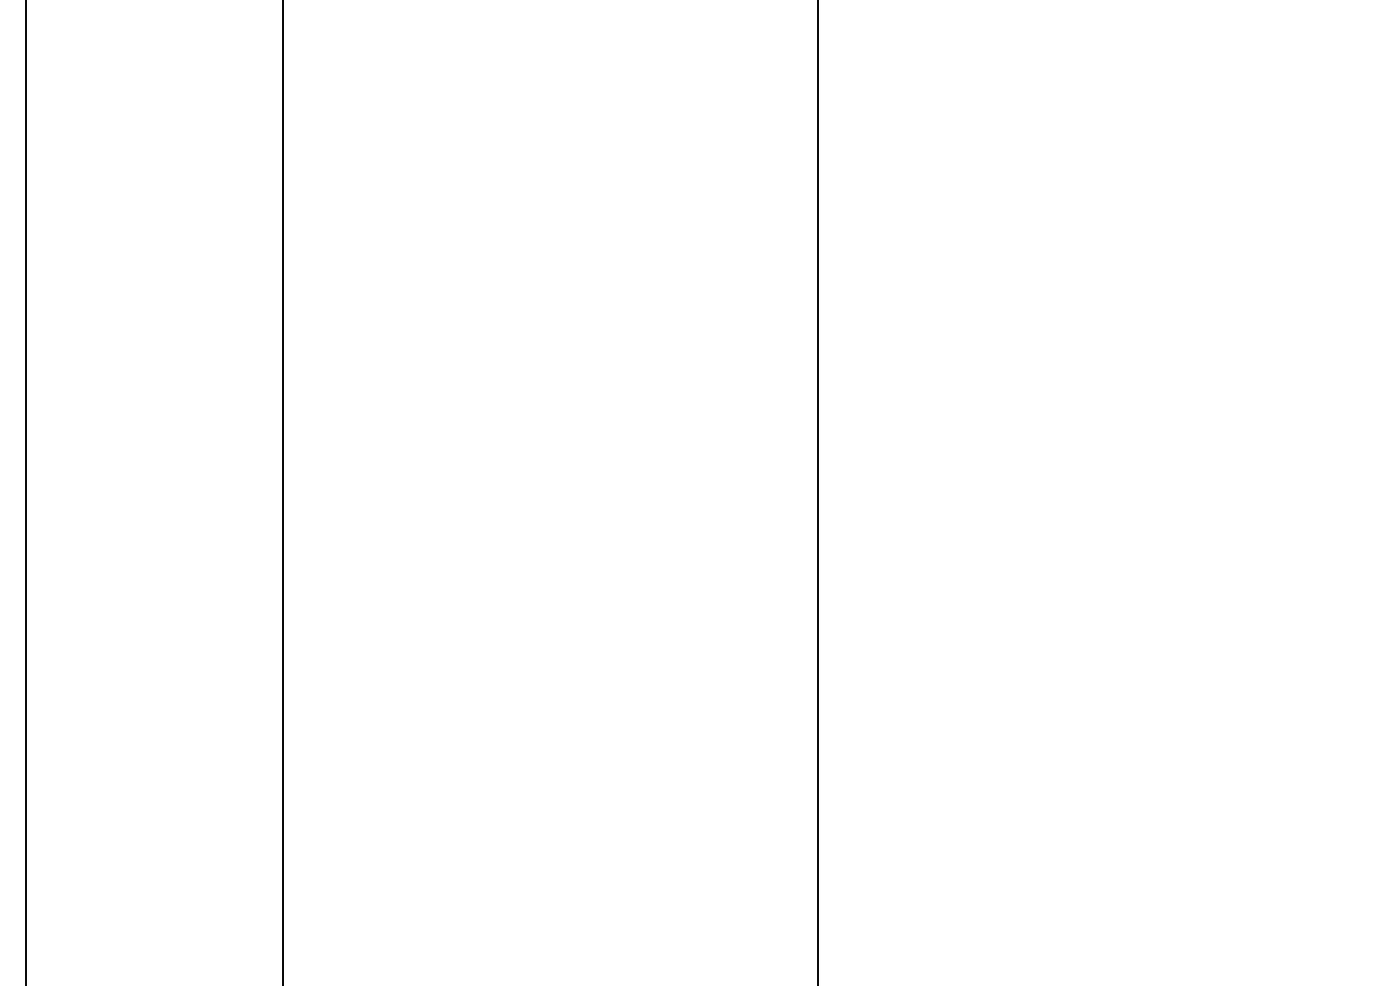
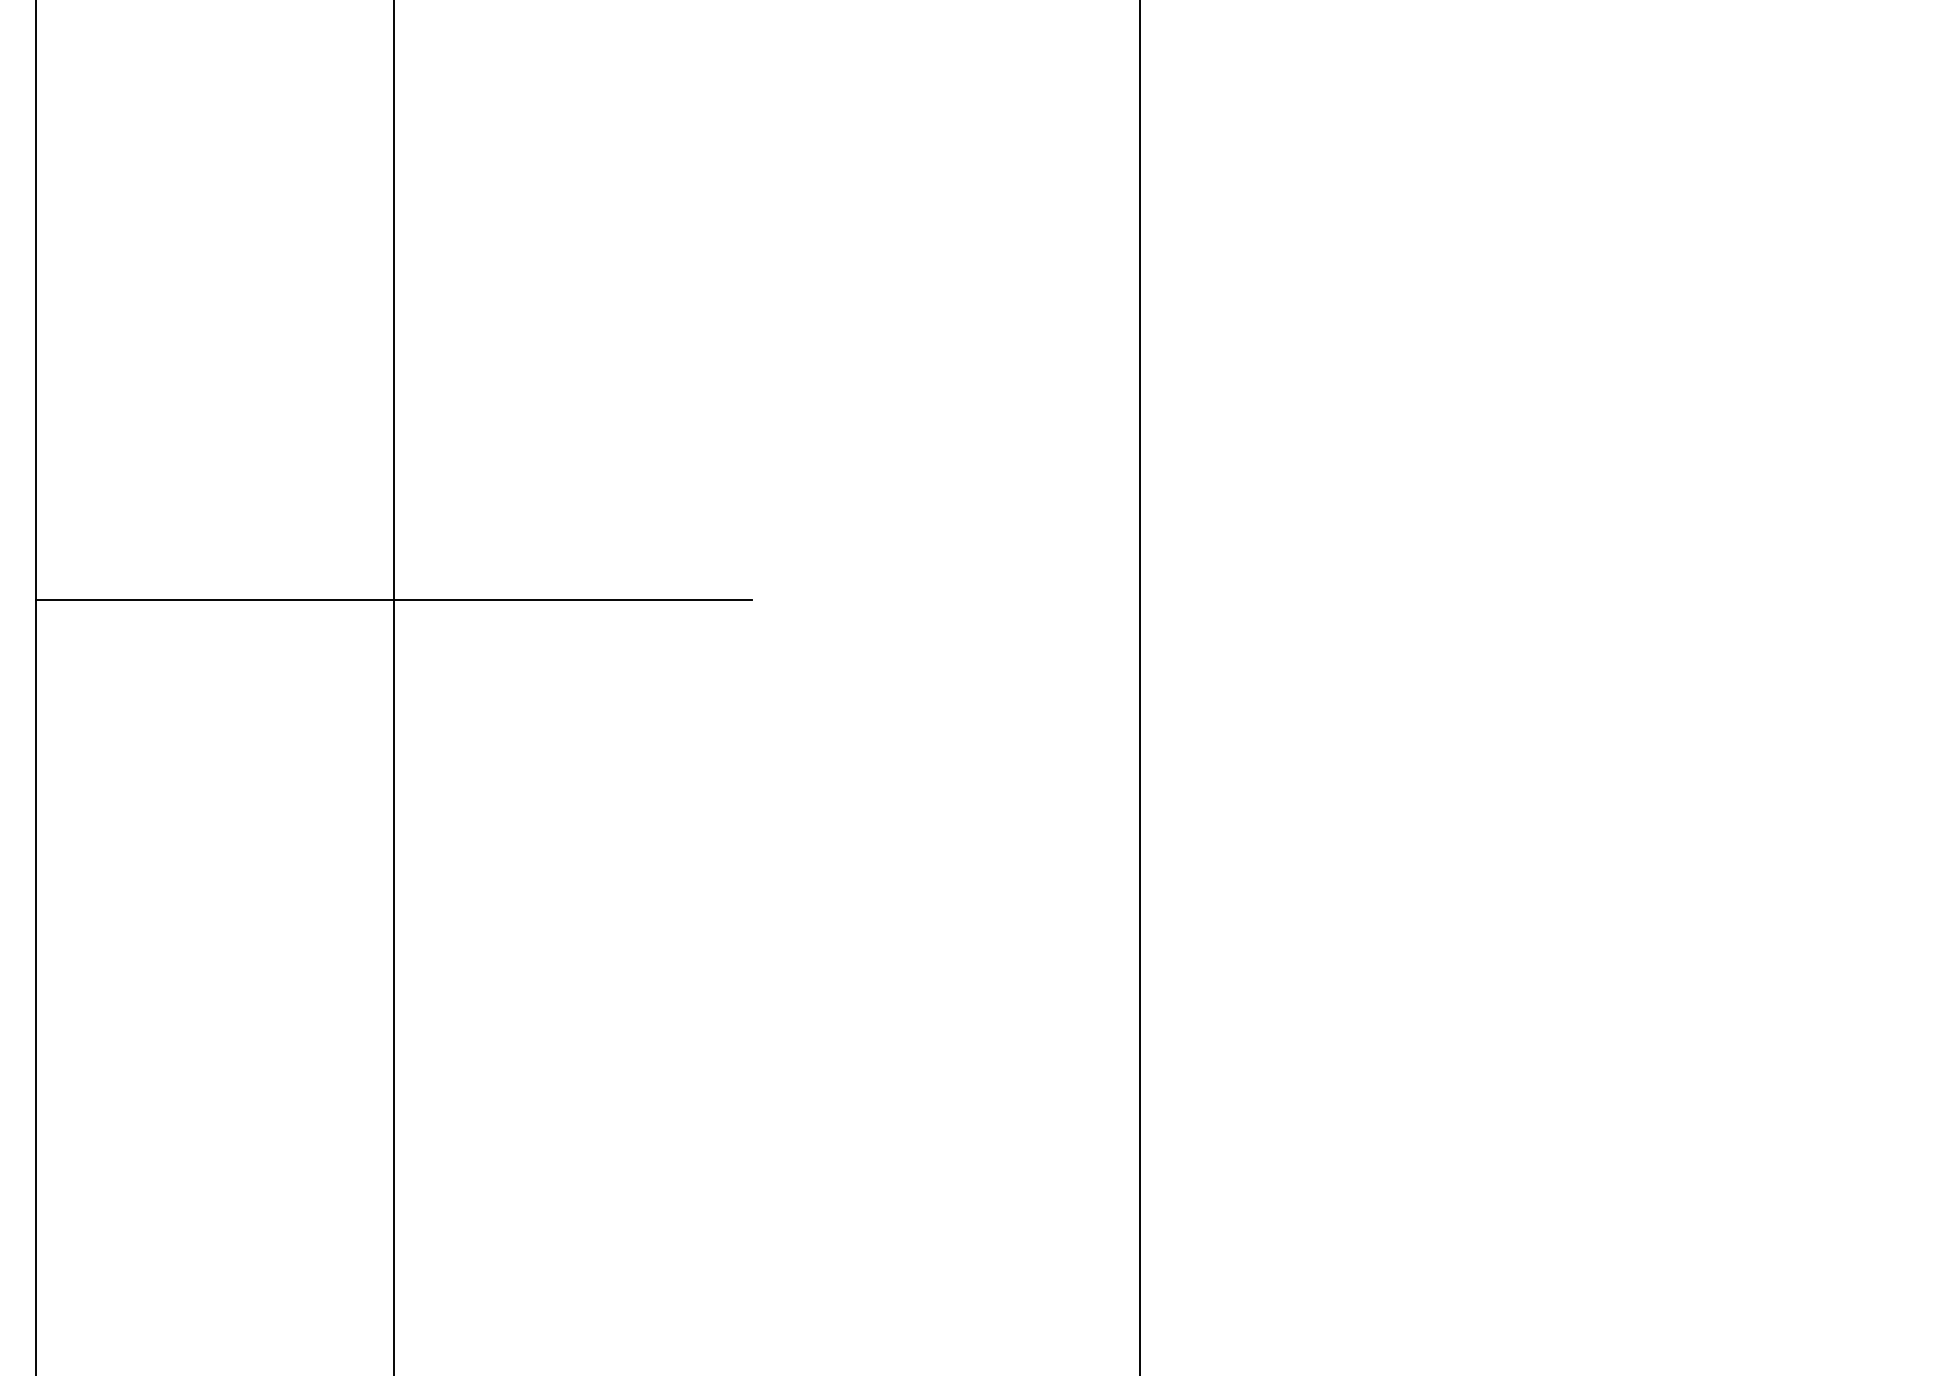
line: (282, 429) -> (393, 599), added

